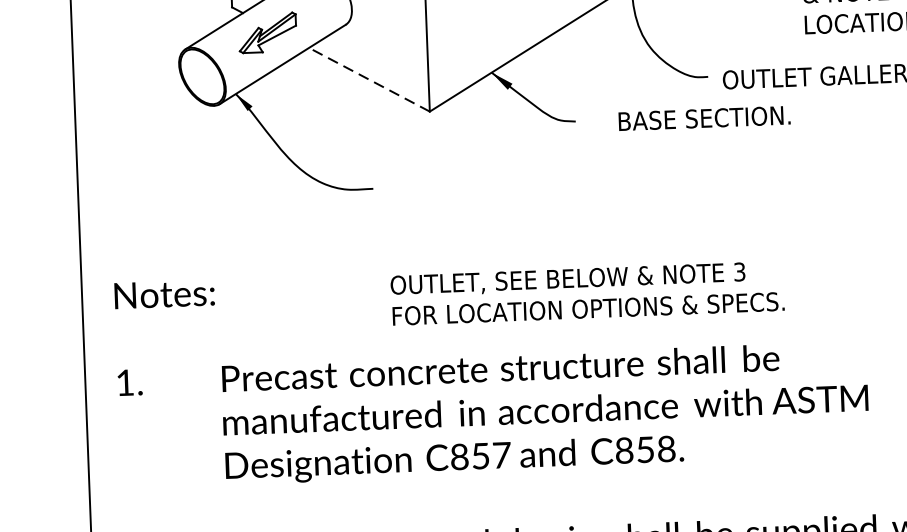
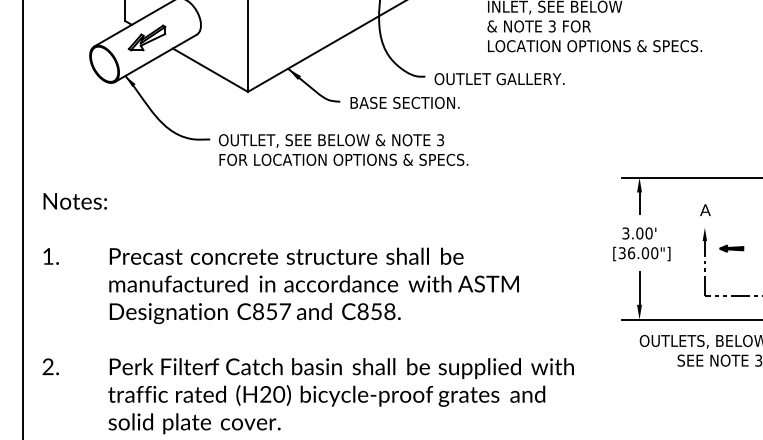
line: (367, 78) -> (209, 69), dashed -> solid
text: (703, 117) -> (404, 102), moved
text: (587, 292) -> (343, 149), moved

